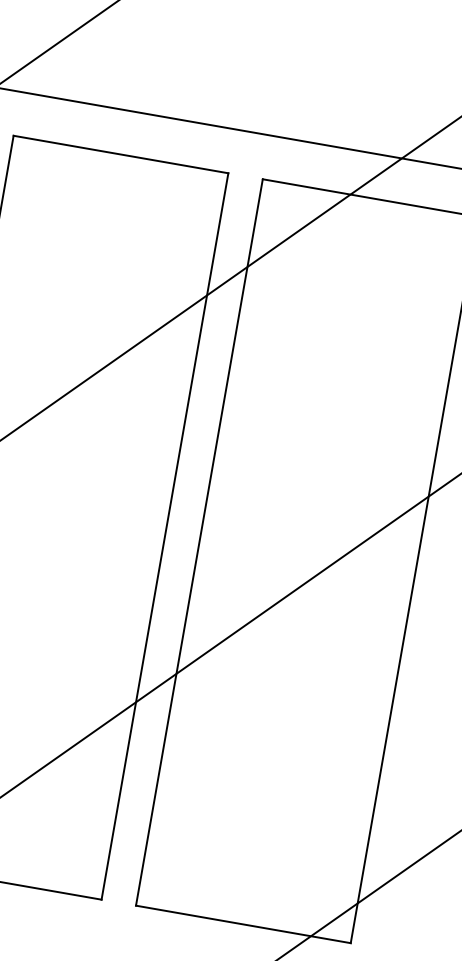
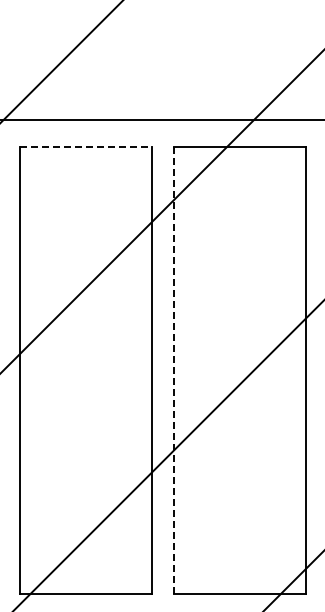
line: (121, 154) -> (86, 146), solid -> dashed
line: (199, 543) -> (173, 370), solid -> dashed

